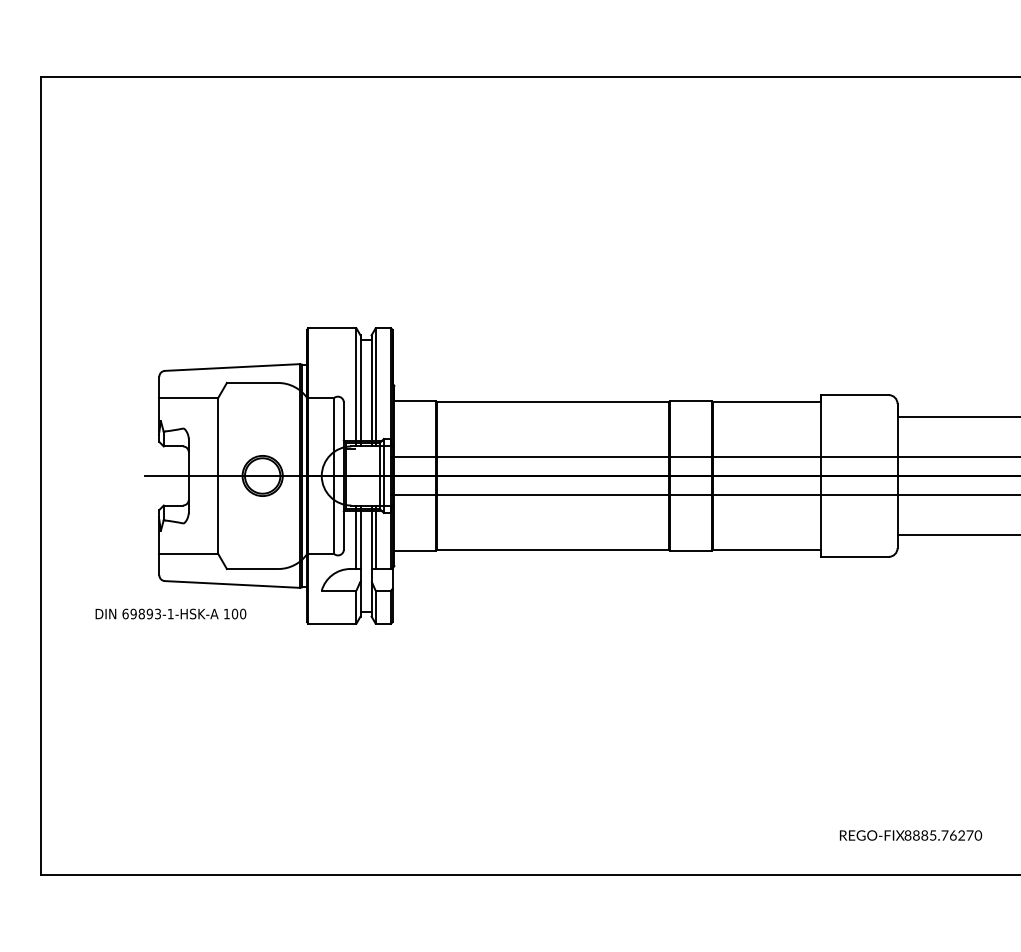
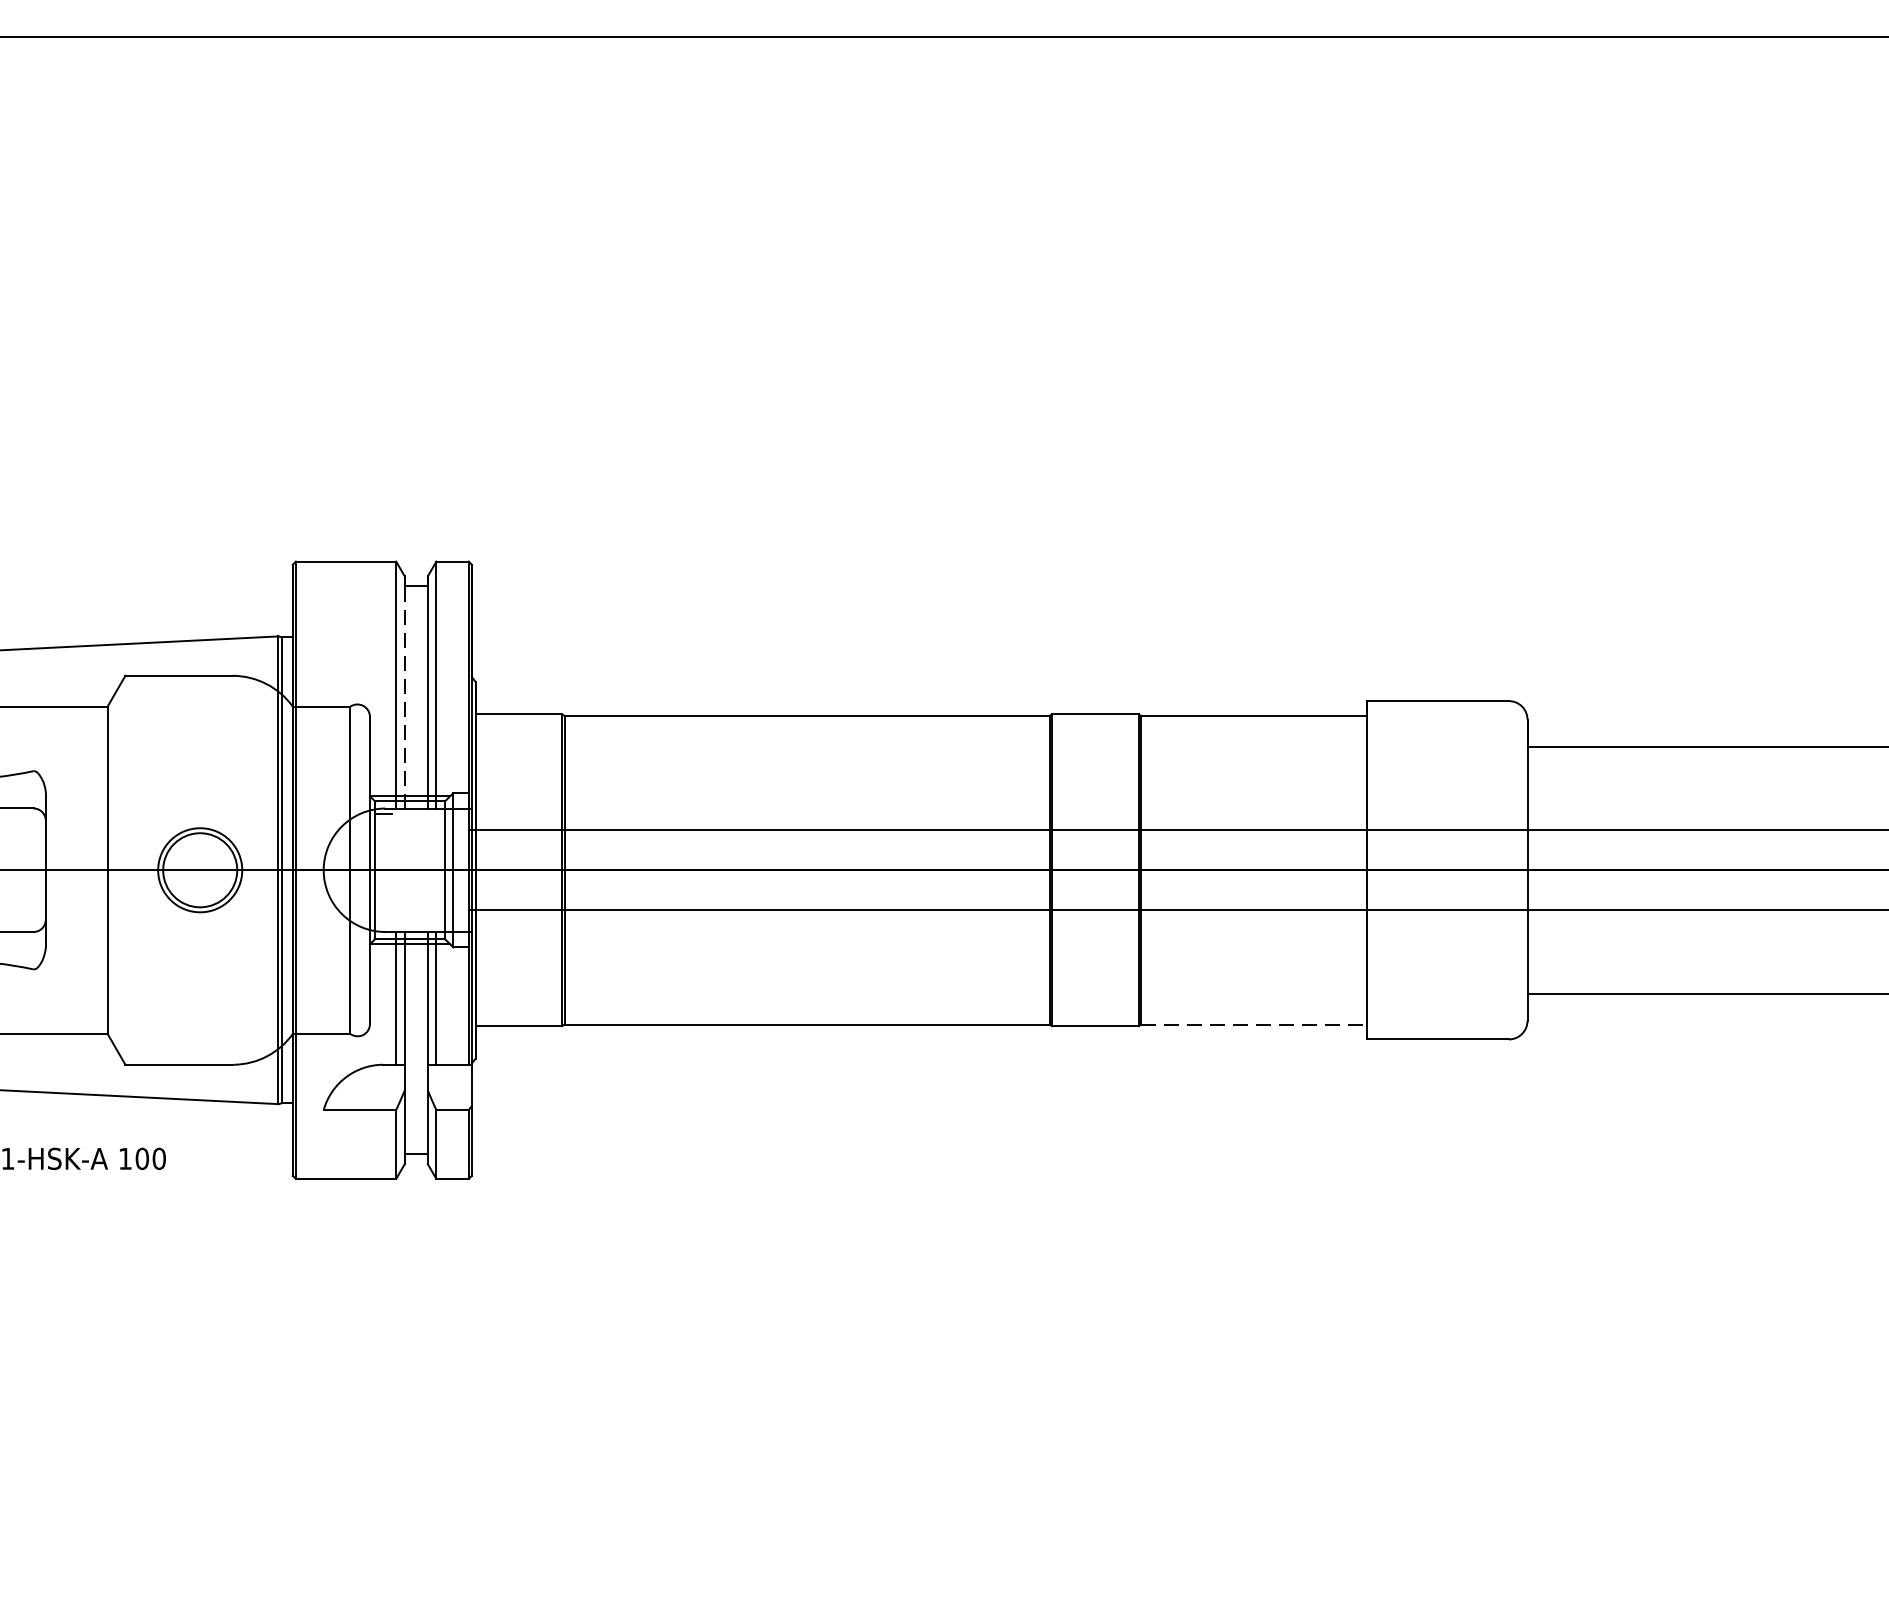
line: (360, 390) -> (404, 691), solid -> dashed
line: (766, 549) -> (1253, 1023), solid -> dashed

